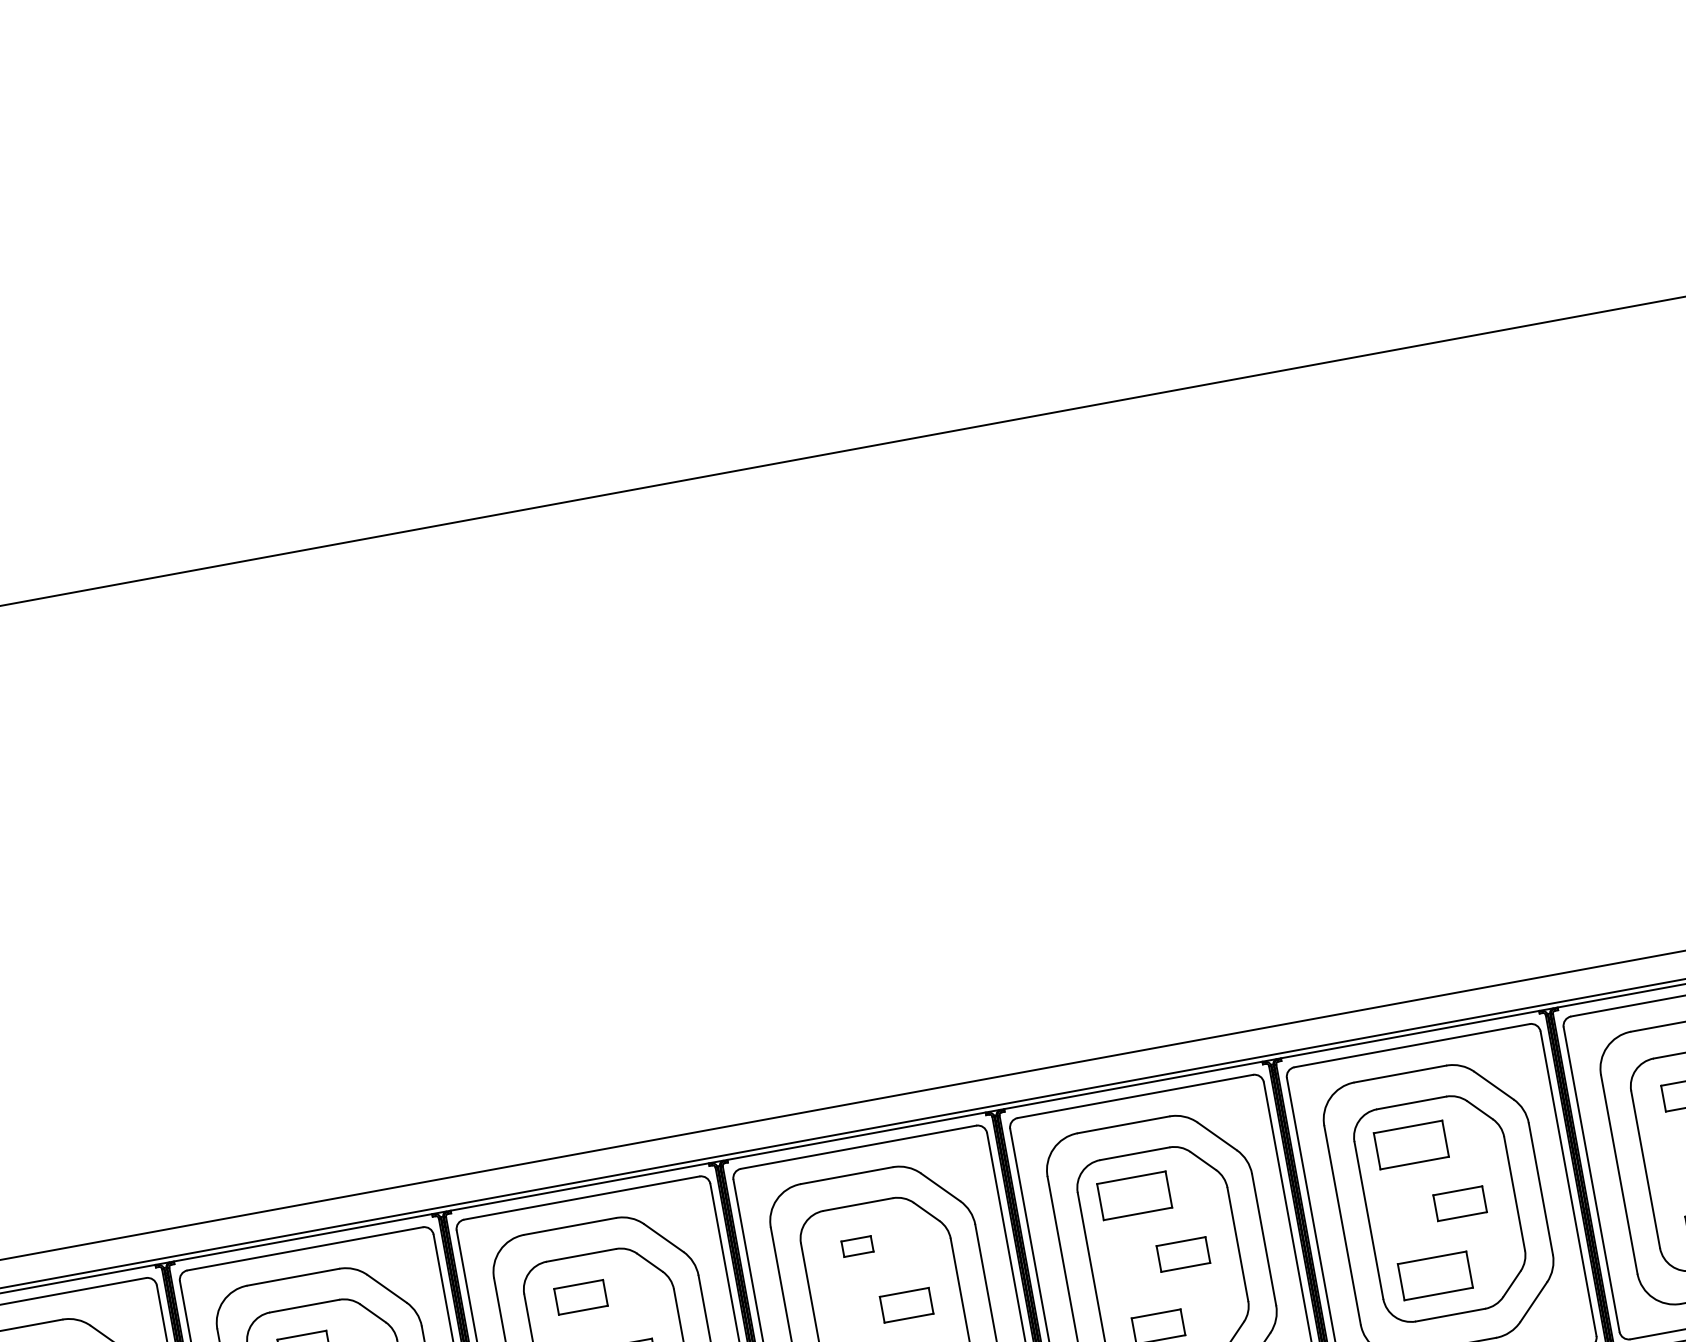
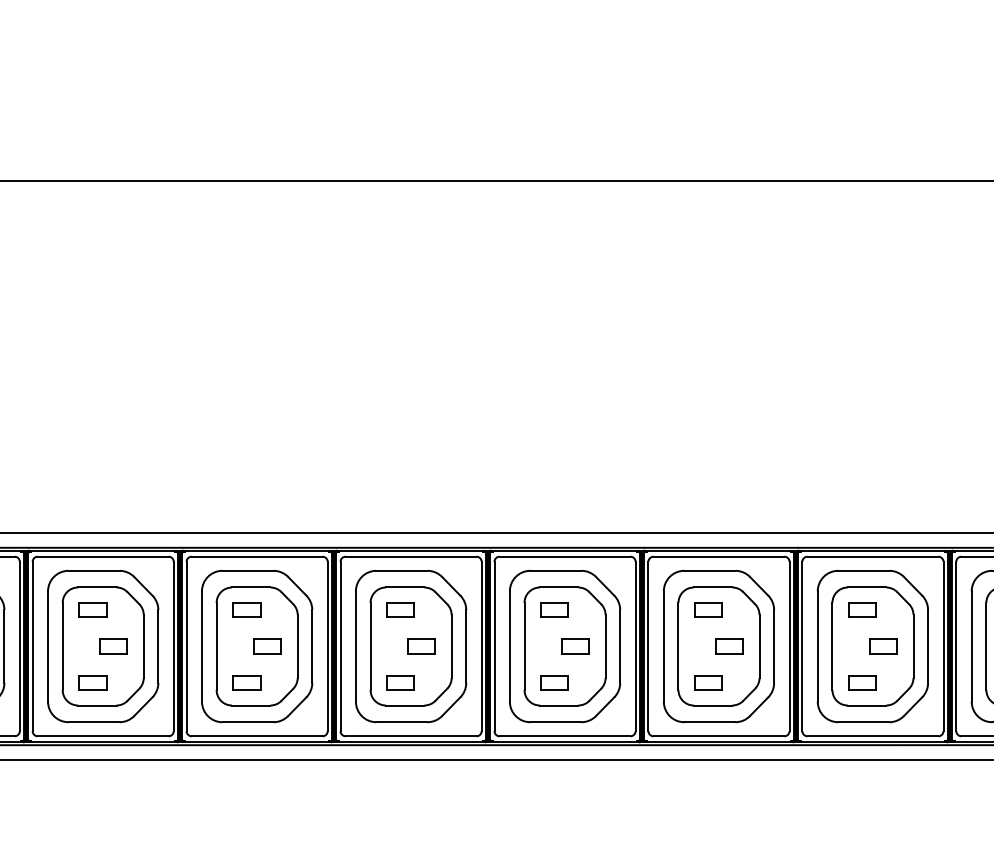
part: (1410, 1144) -> (862, 609), size x0.71
part: (1133, 1194) -> (708, 609), size x0.71
part: (857, 1245) -> (554, 609), size x1.67
part: (1434, 1275) -> (862, 682), size x0.71

